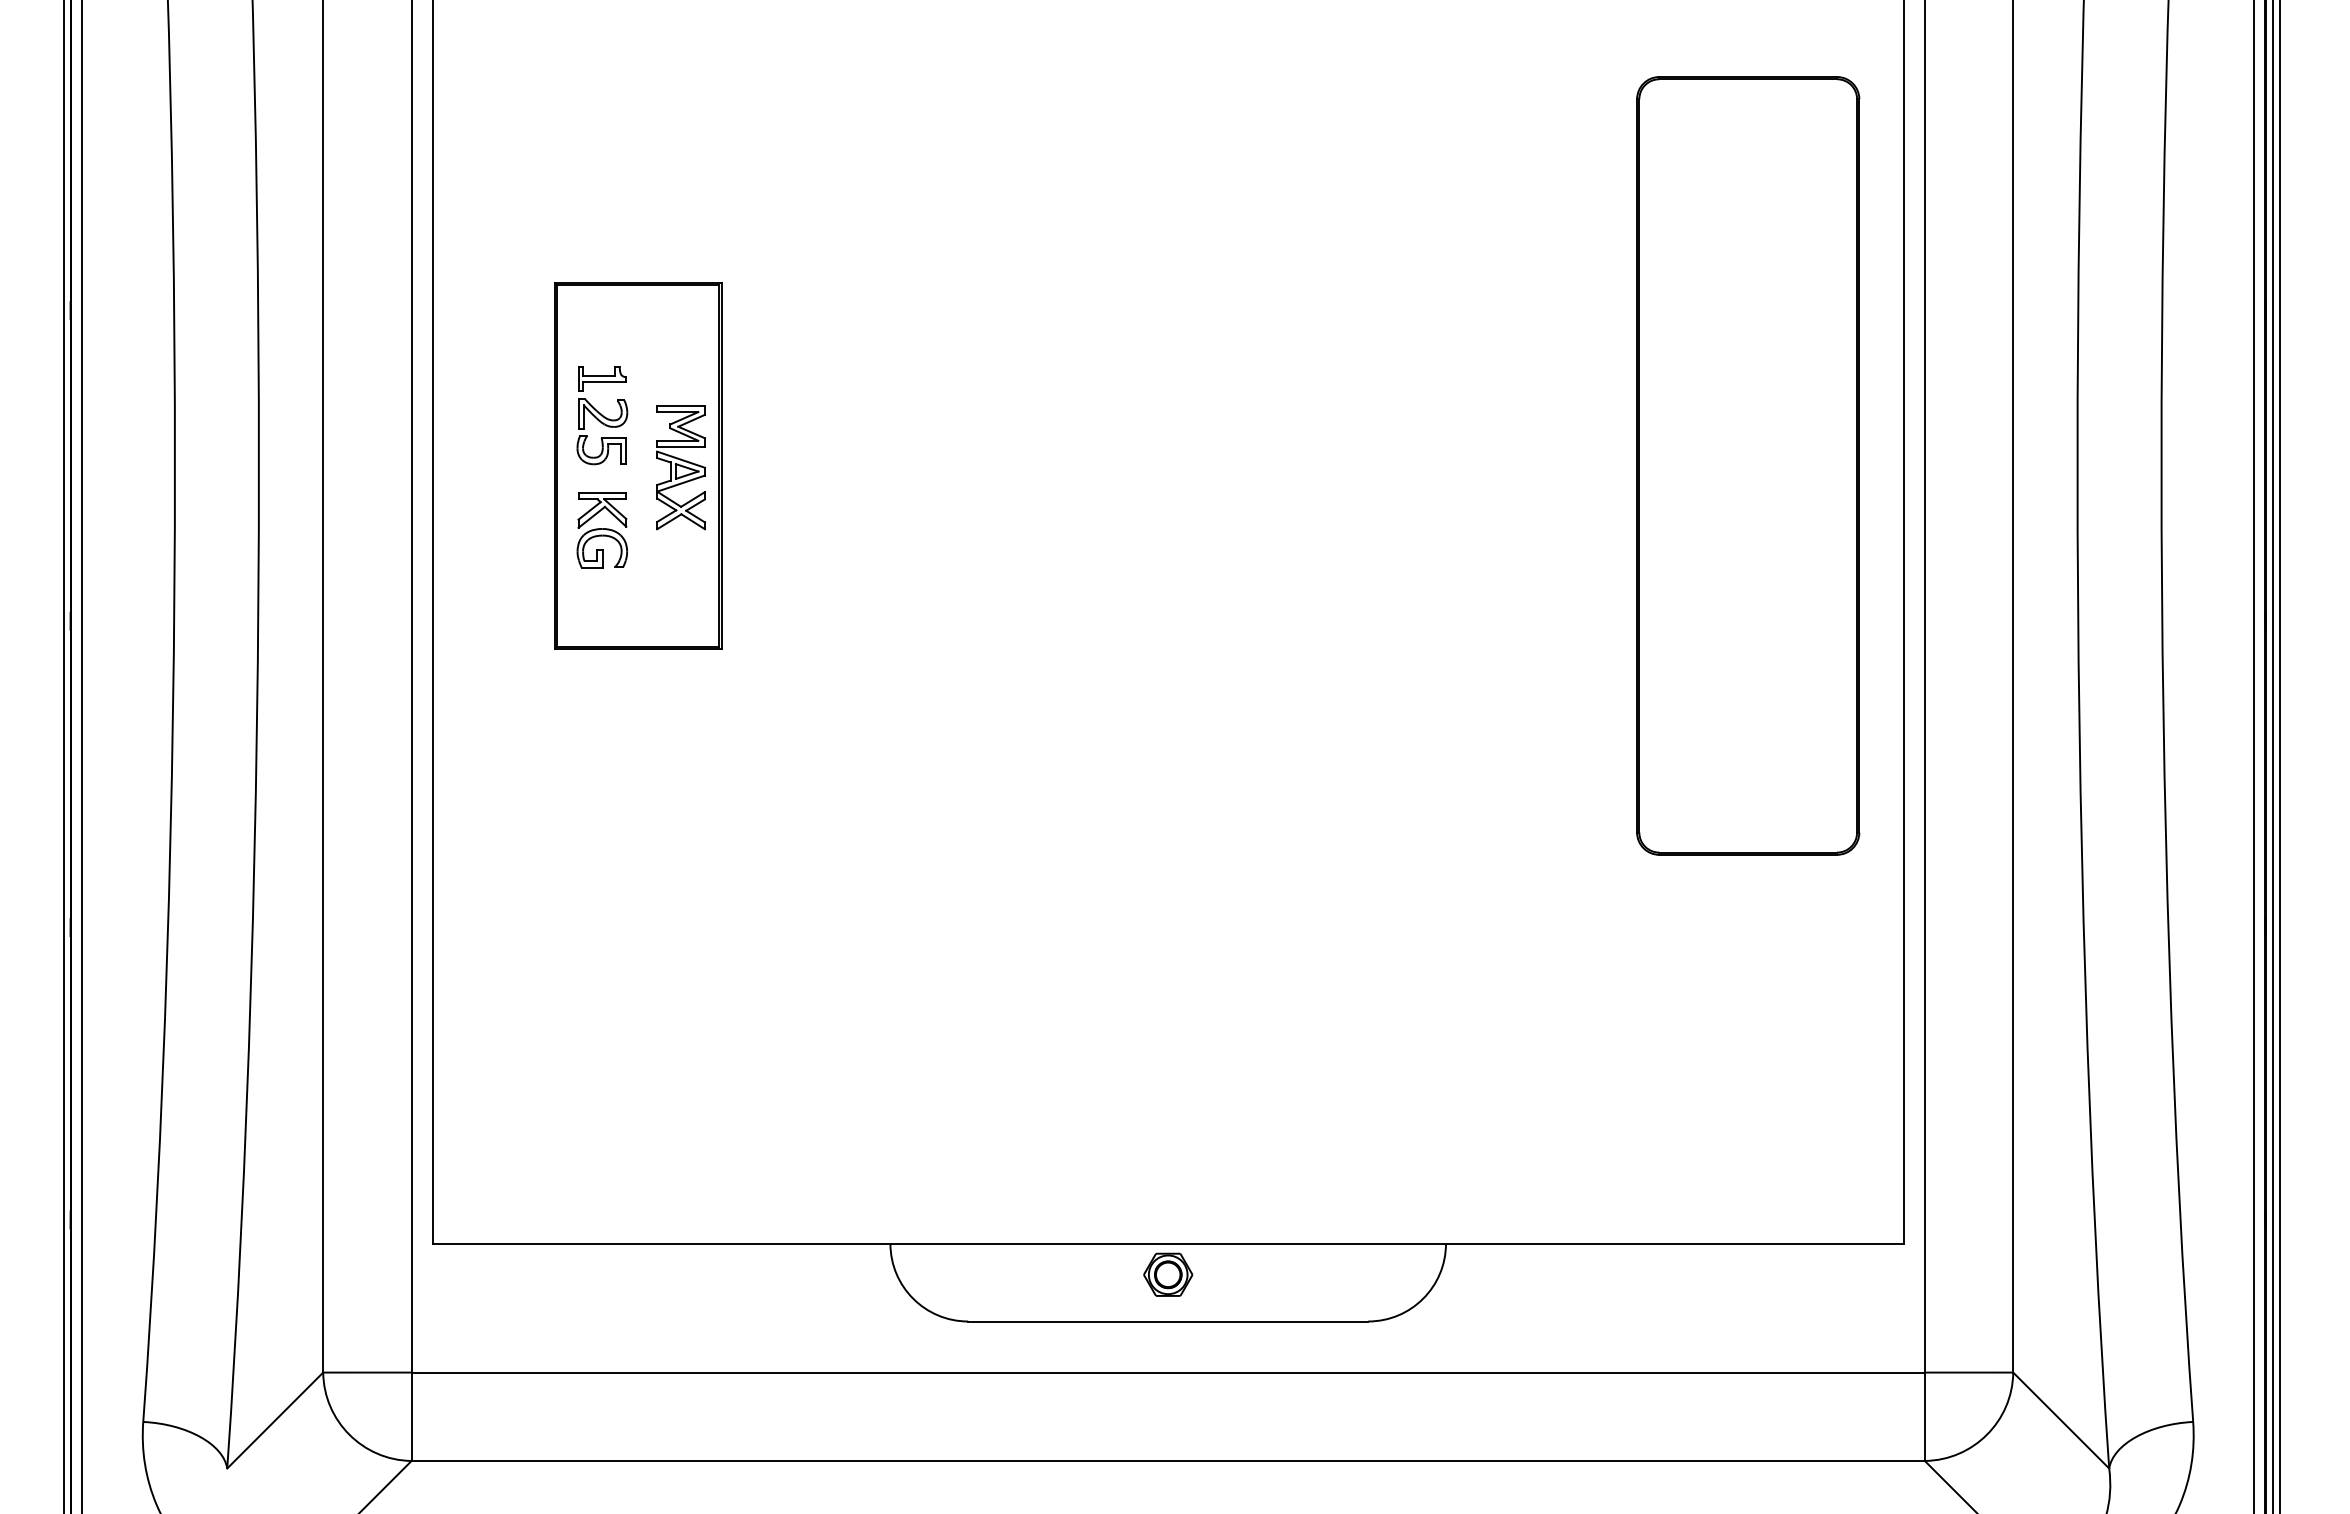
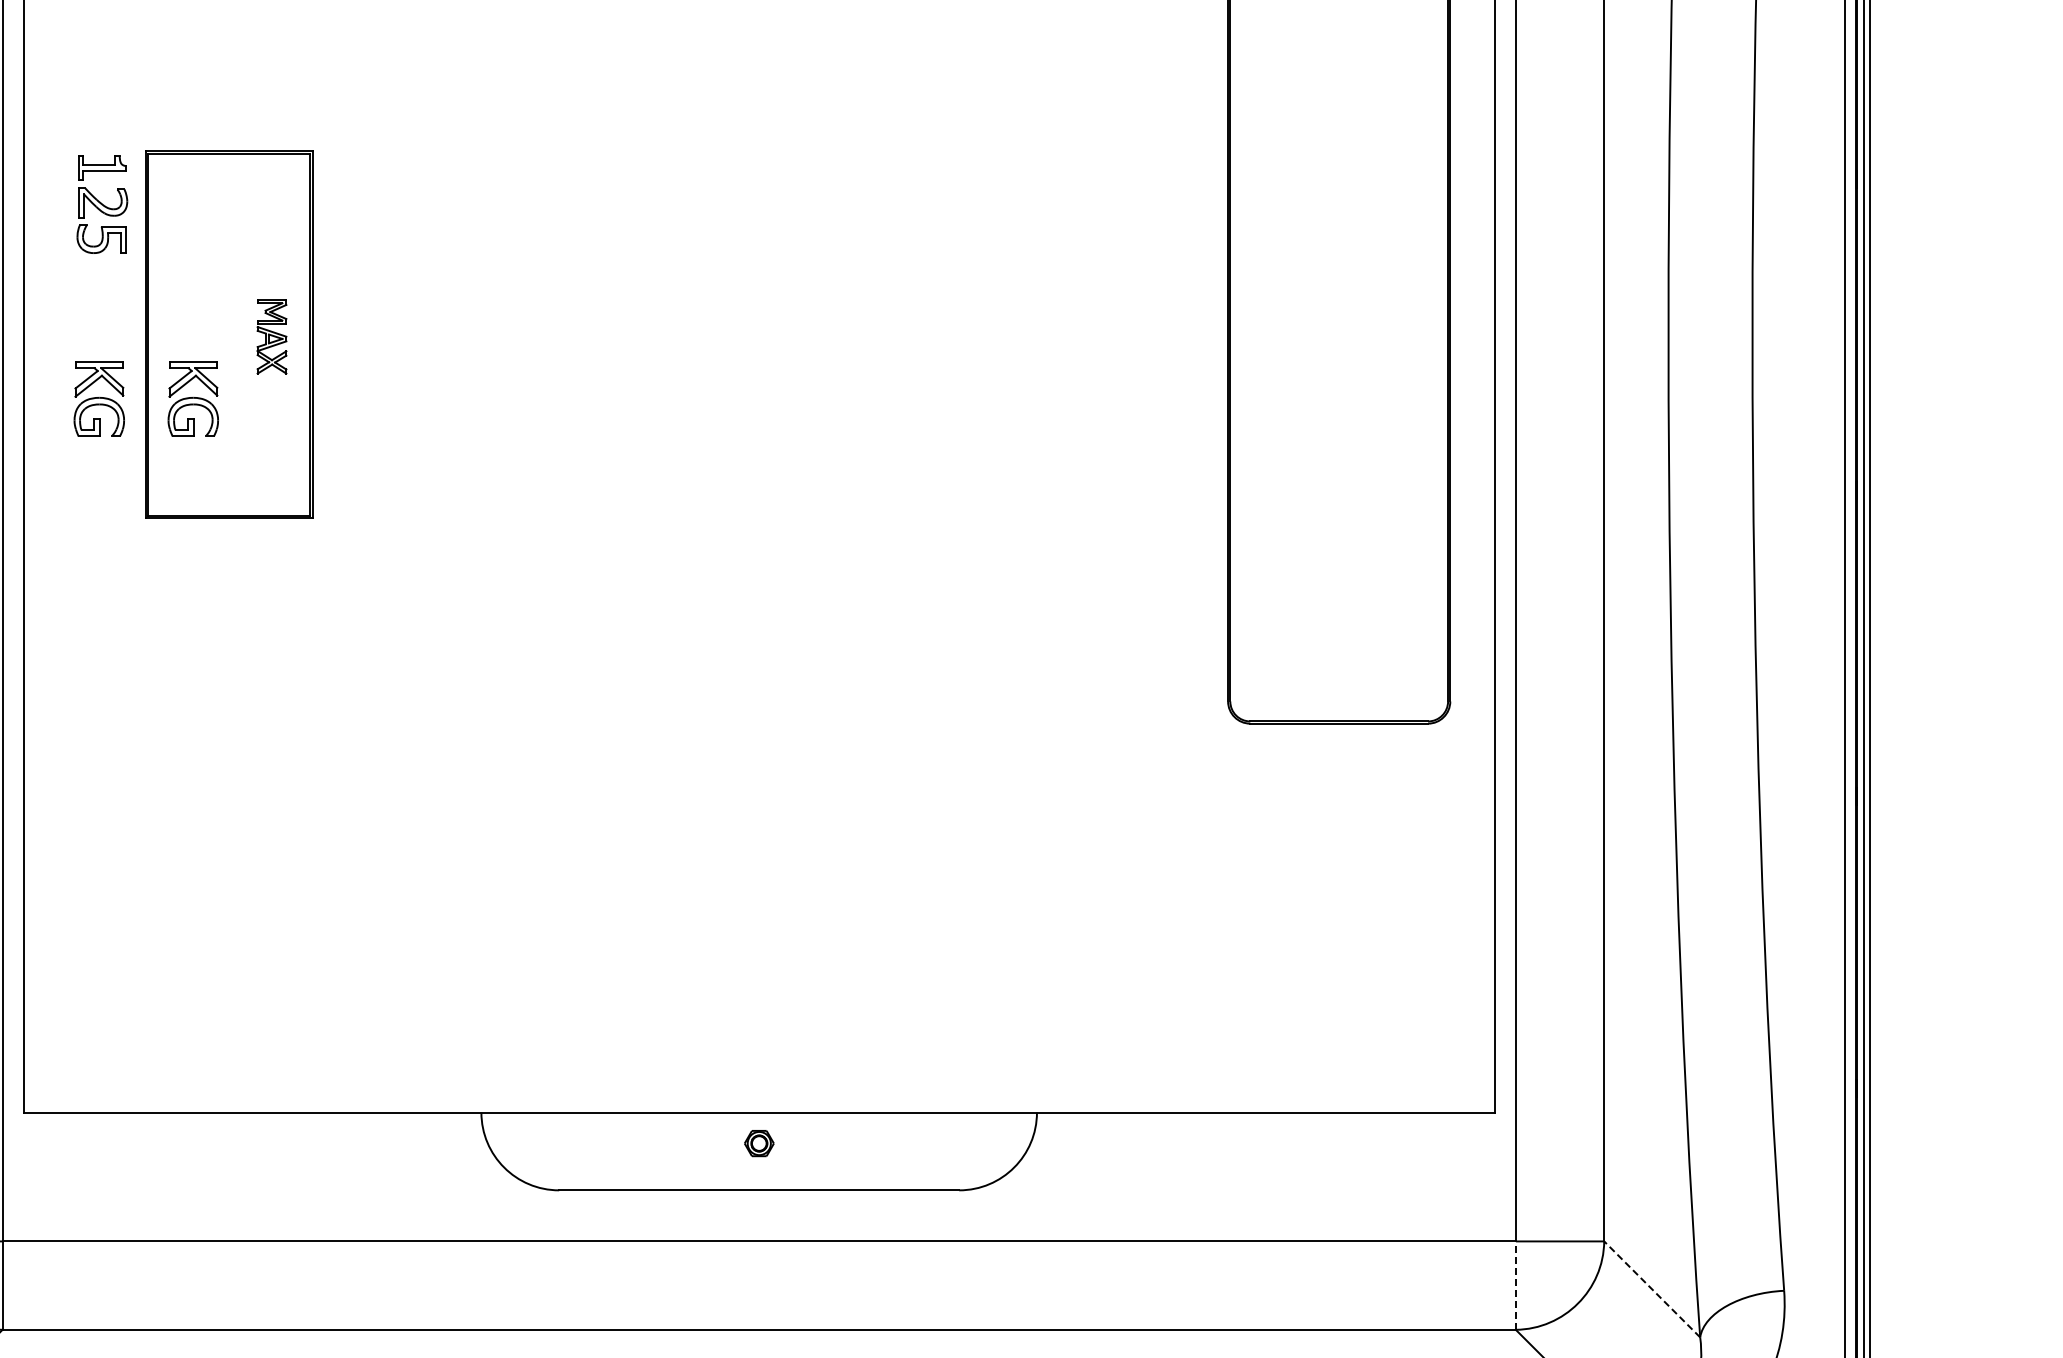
part: (602, 415) -> (102, 204), moved
part: (680, 467) -> (271, 336), size x0.6
part: (507, 530) -> (98, 399), added
part: (1168, 1274) -> (759, 1143), size x0.6
line: (1924, 1416) -> (1515, 1285), solid -> dashed
line: (2061, 1420) -> (1652, 1289), solid -> dashed

